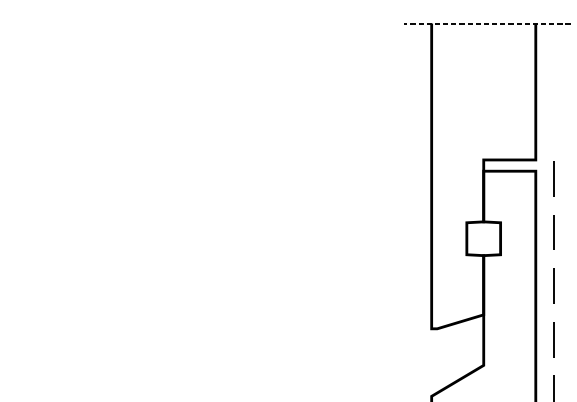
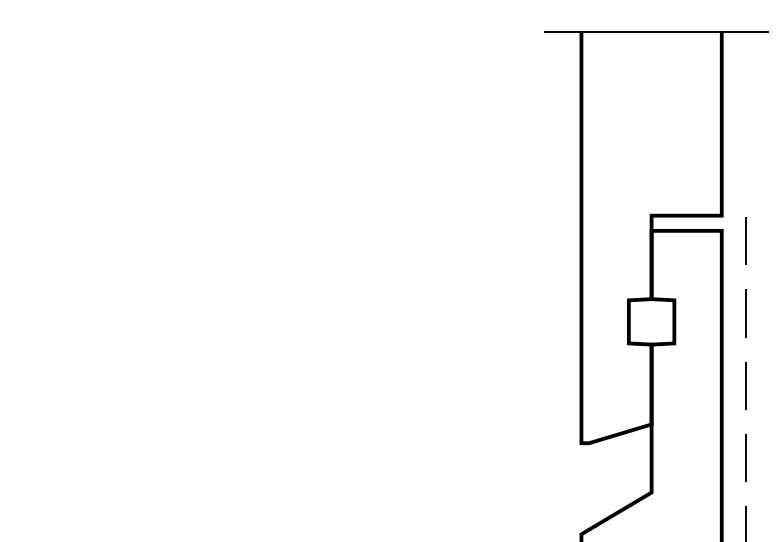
line: (487, 23) -> (656, 31), dashed -> solid

